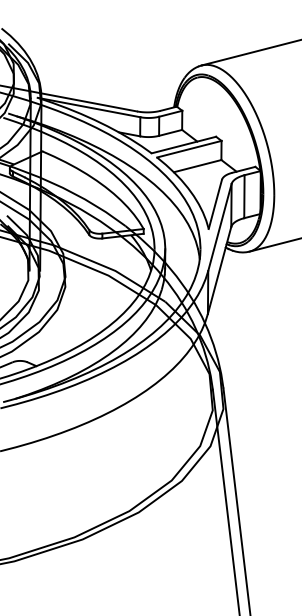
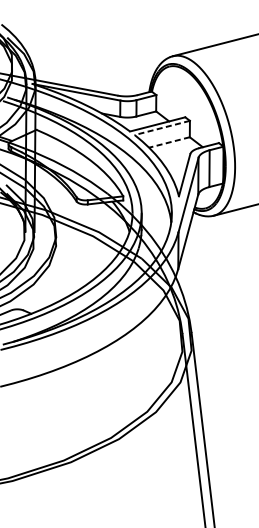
line: (188, 149) -> (161, 128), solid -> dashed
line: (197, 166) -> (169, 142), solid -> dashed

